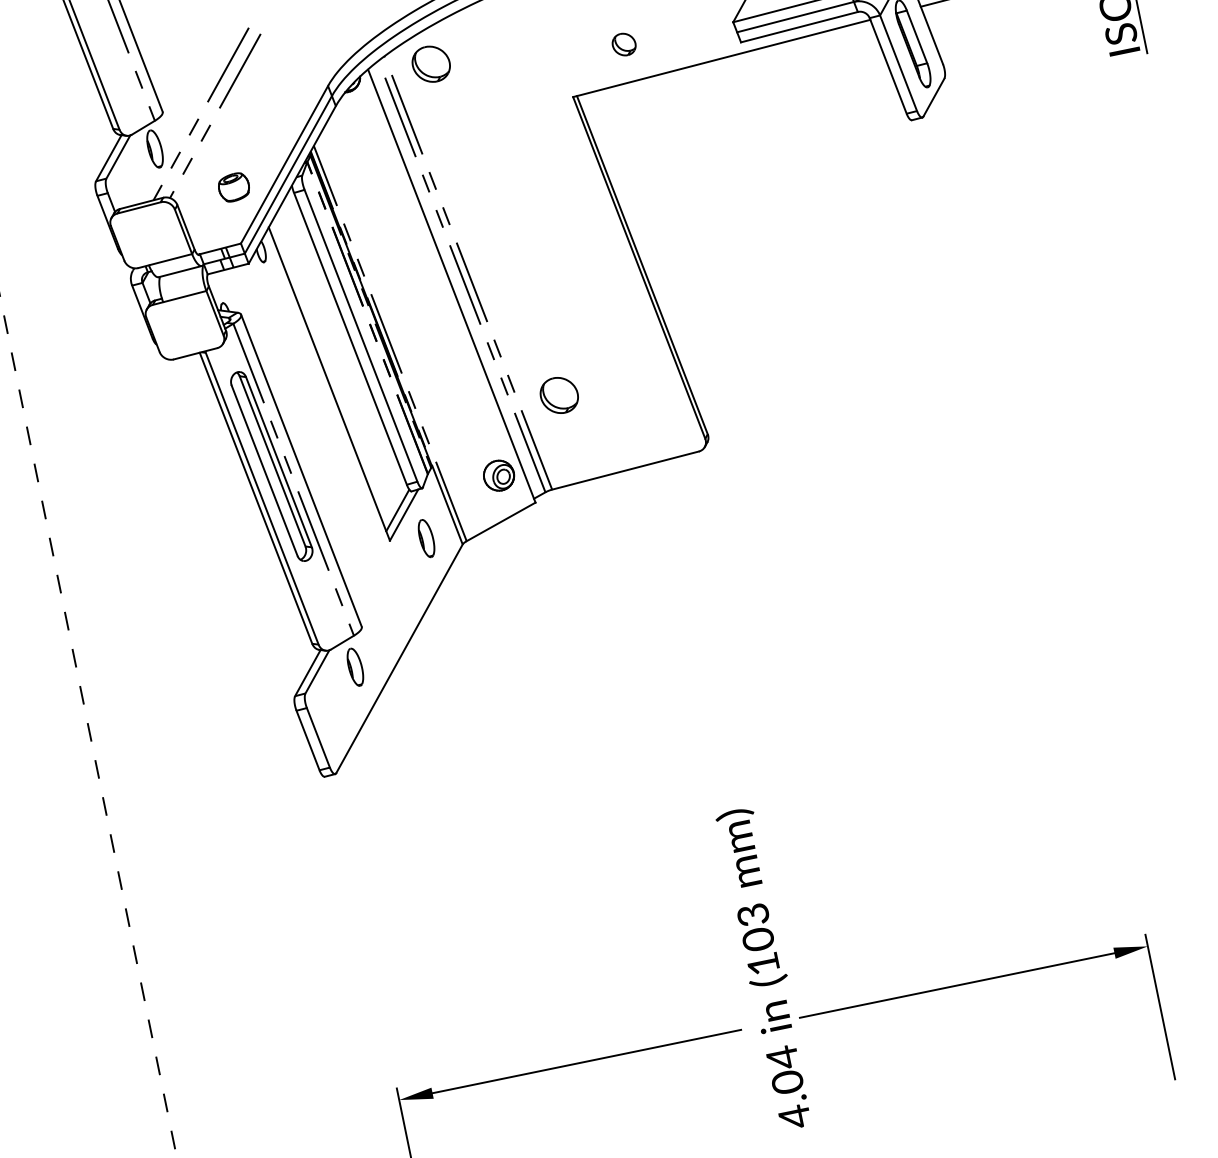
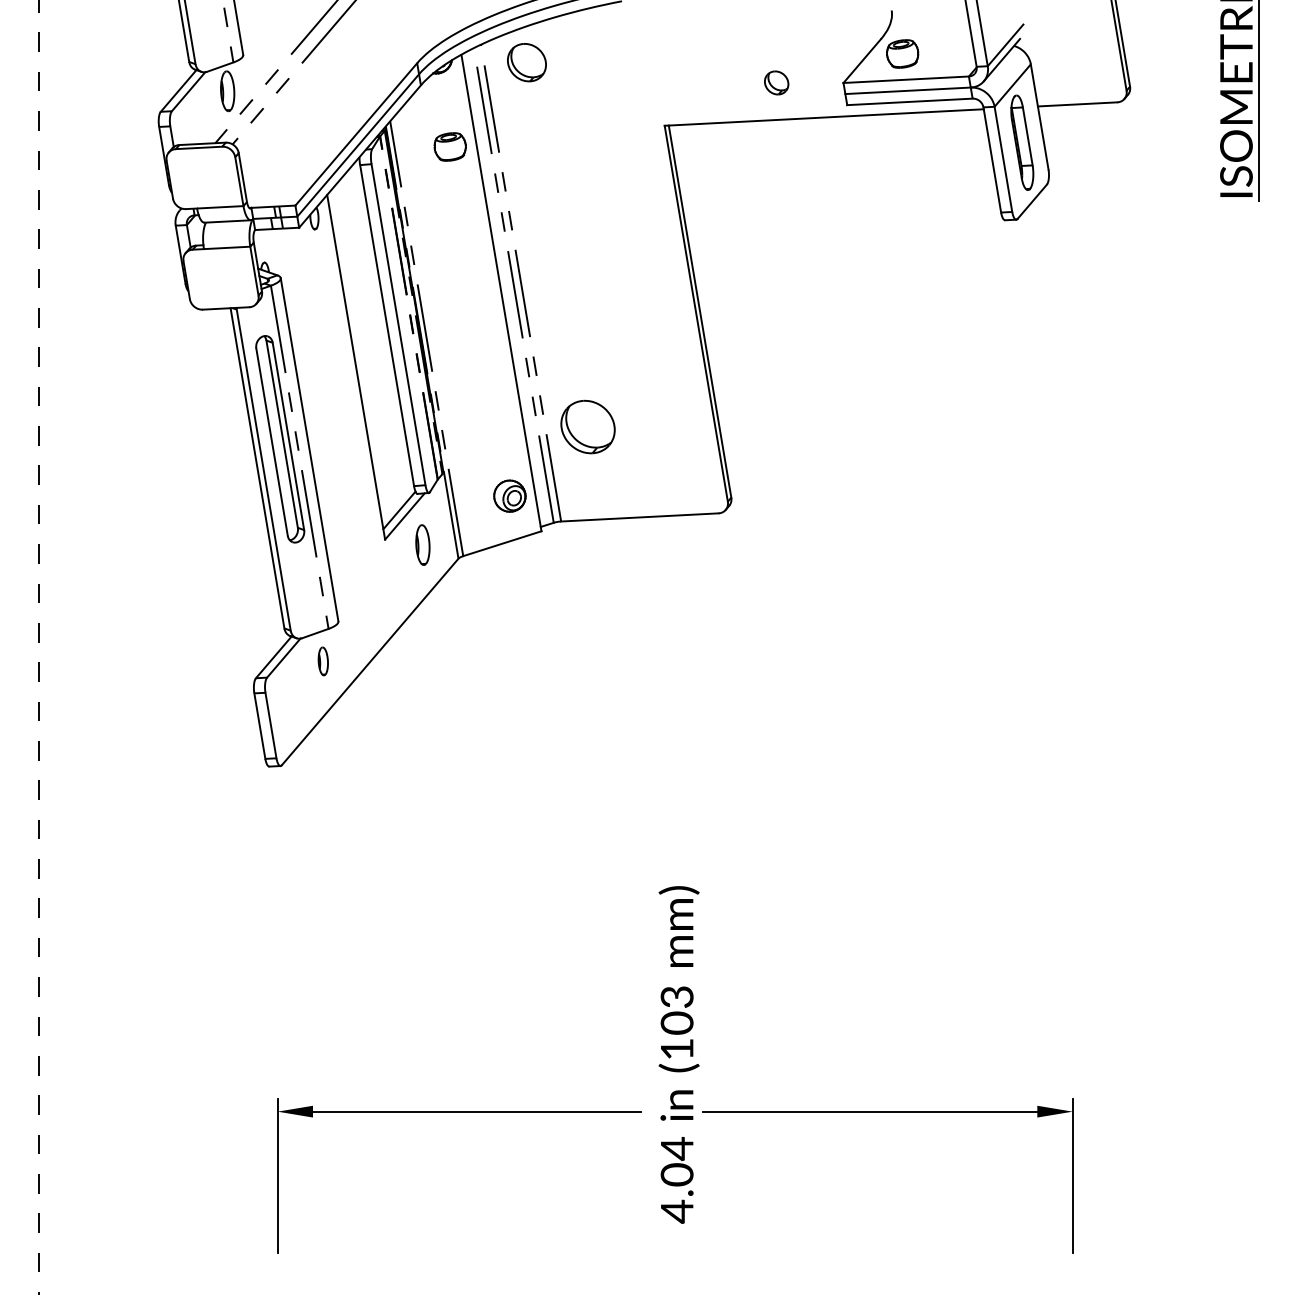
part: (623, 44) -> (776, 82), moved
part: (233, 187) -> (449, 146), moved
part: (559, 394) -> (588, 426), size x1.4
part: (354, 667) -> (322, 661), size x0.7

